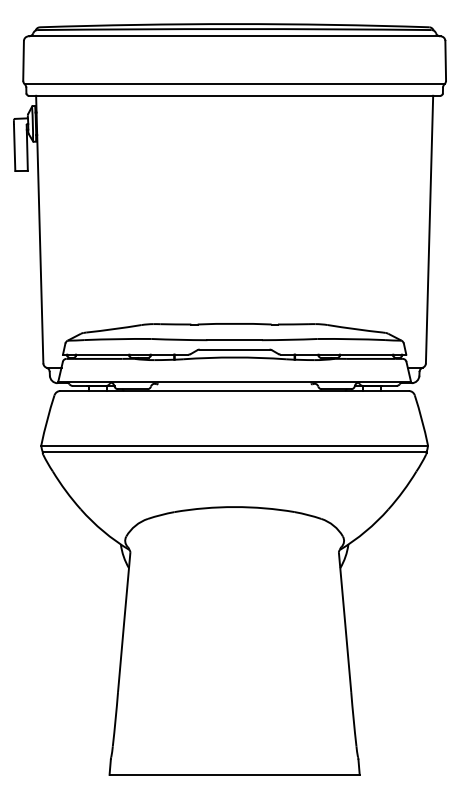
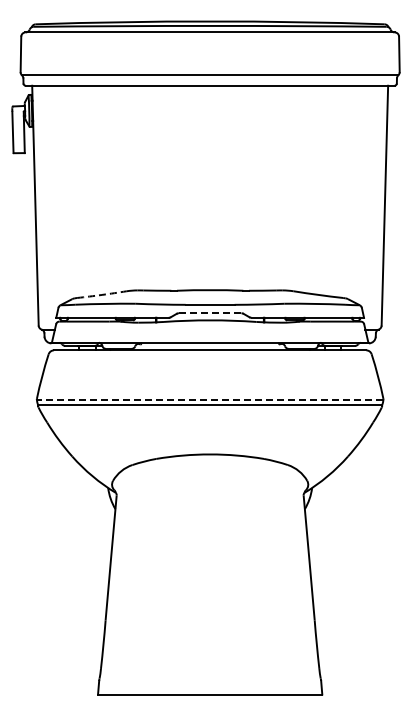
arc: (114, 328) -> (102, 294), solid -> dashed
line: (233, 349) -> (209, 313), solid -> dashed
line: (233, 445) -> (209, 399), solid -> dashed

